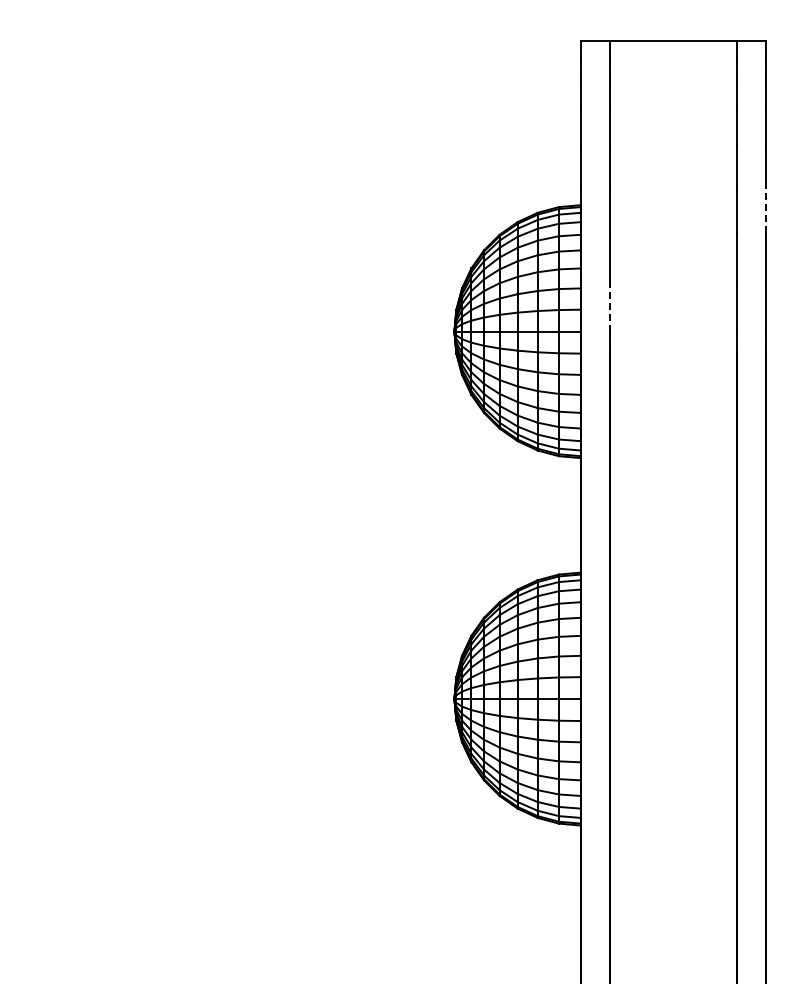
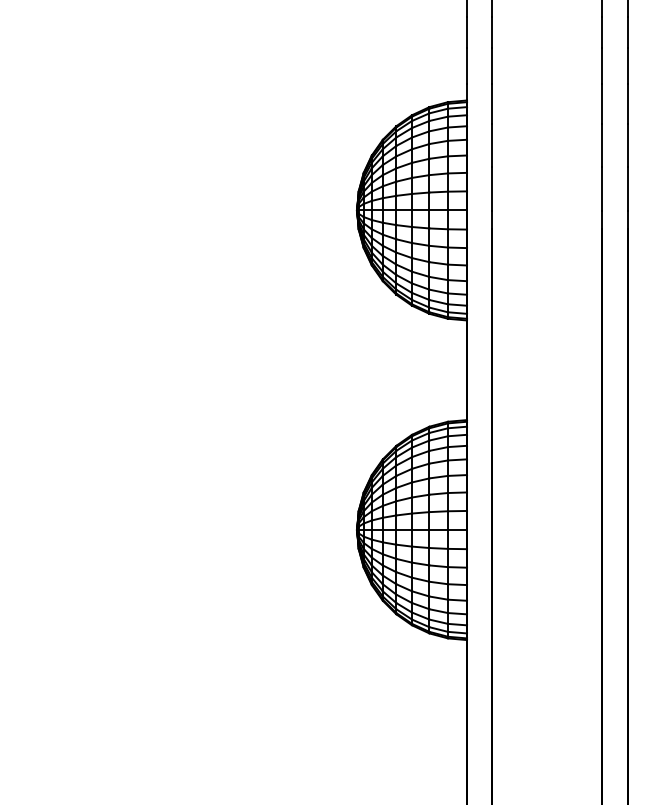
line: (765, 209) -> (627, 104), dashed -> solid
line: (610, 306) -> (492, 188), dashed -> solid

